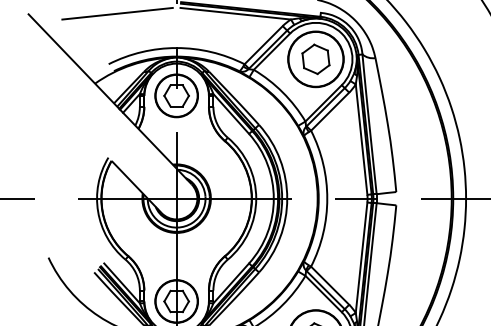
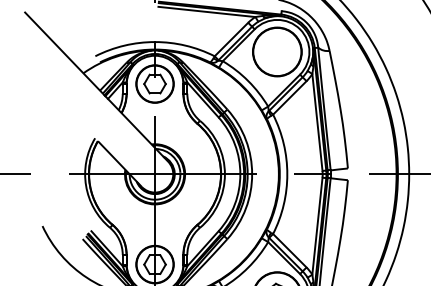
line: (116, 13) -> (102, 11), removed
part: (316, 58) -> (277, 51), removed

